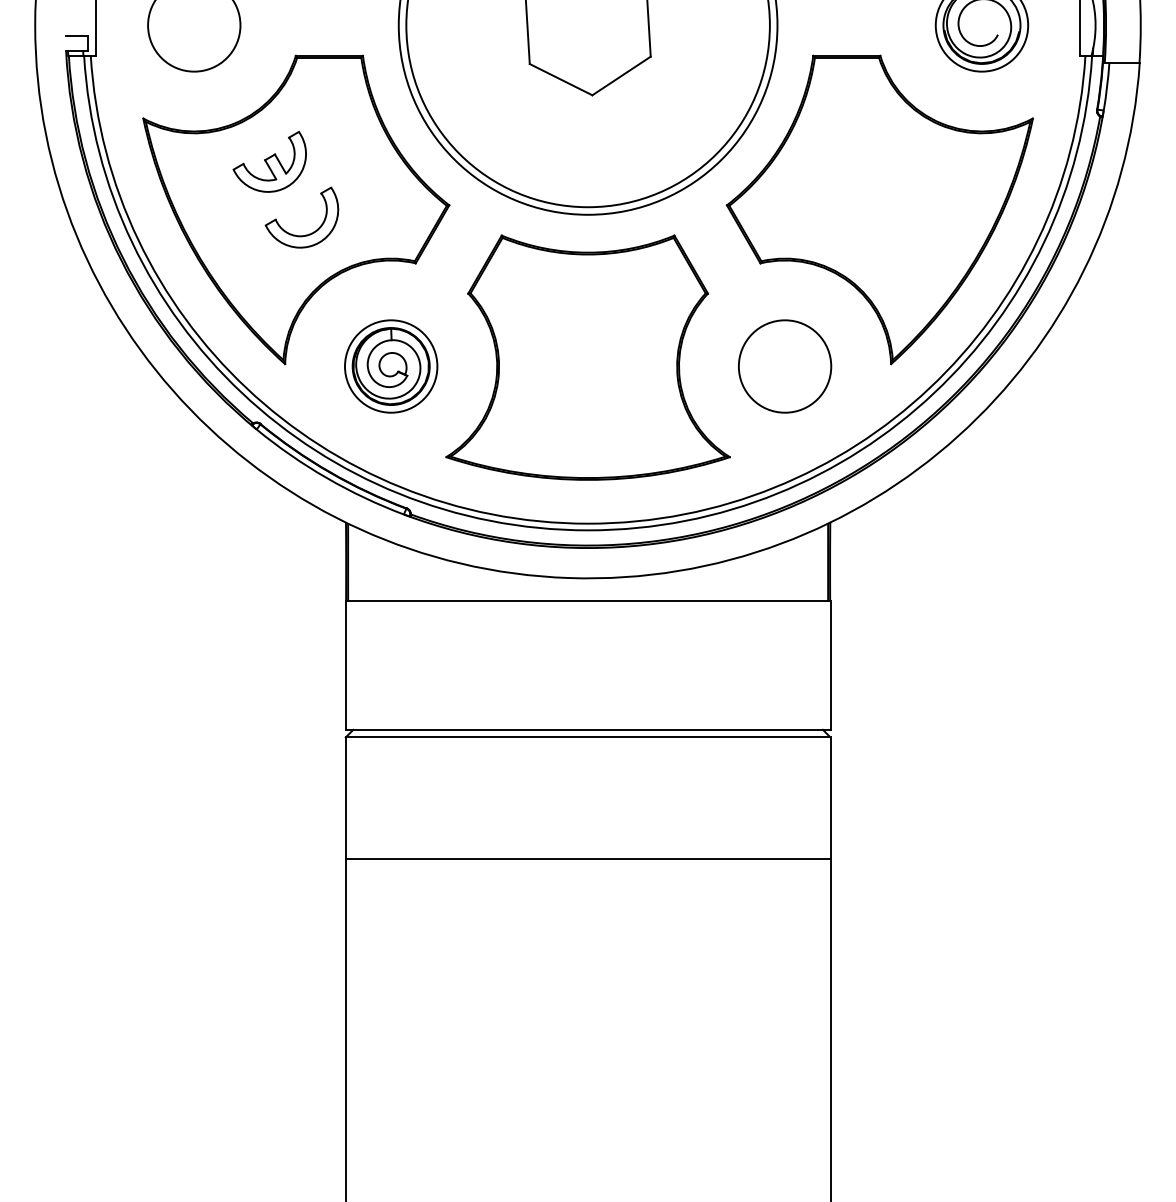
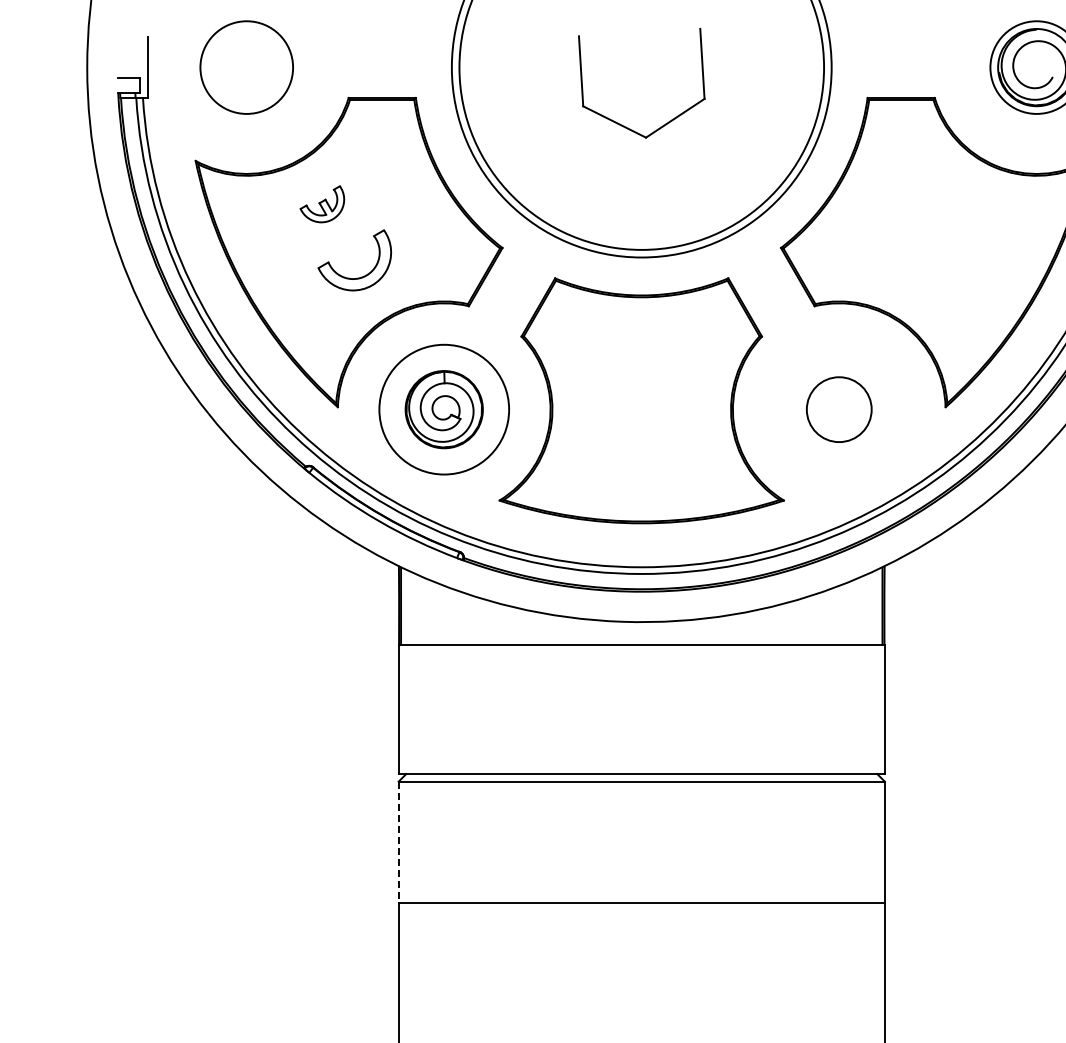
part: (269, 161) -> (322, 204), size x0.6
circle: (391, 366) -> (444, 409), size x1.4
circle: (784, 366) -> (838, 409), size x0.7
line: (345, 798) -> (398, 842), solid -> dashed

